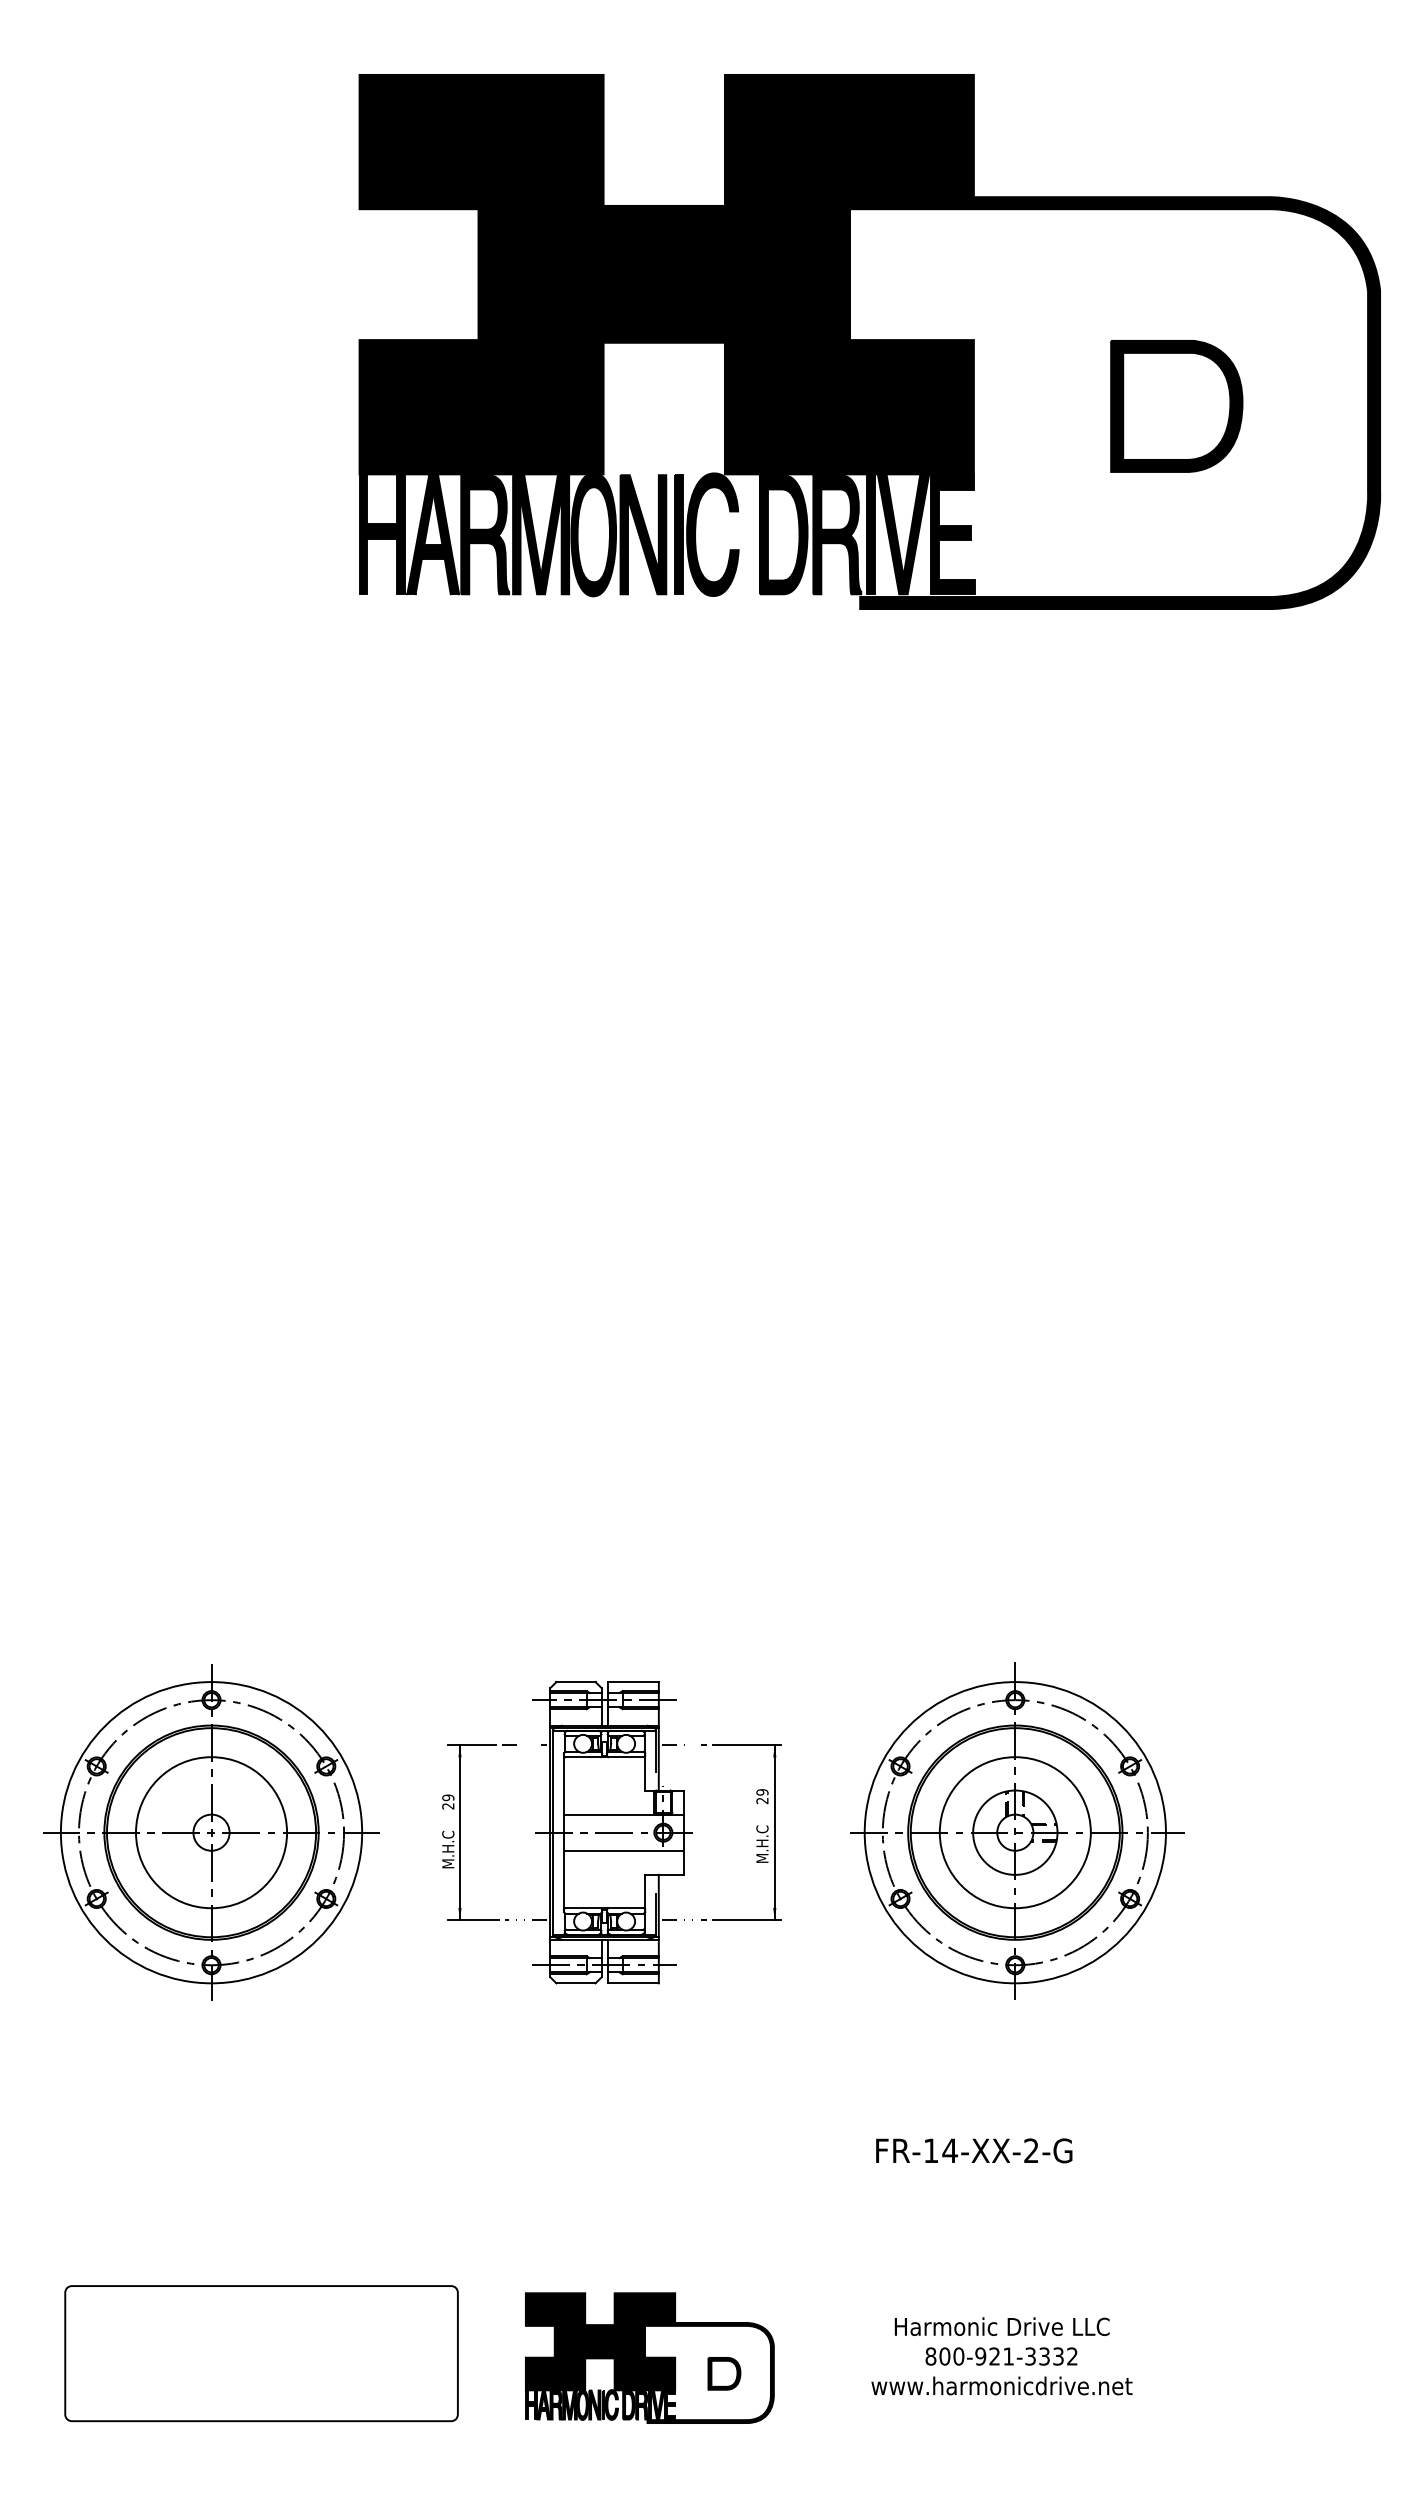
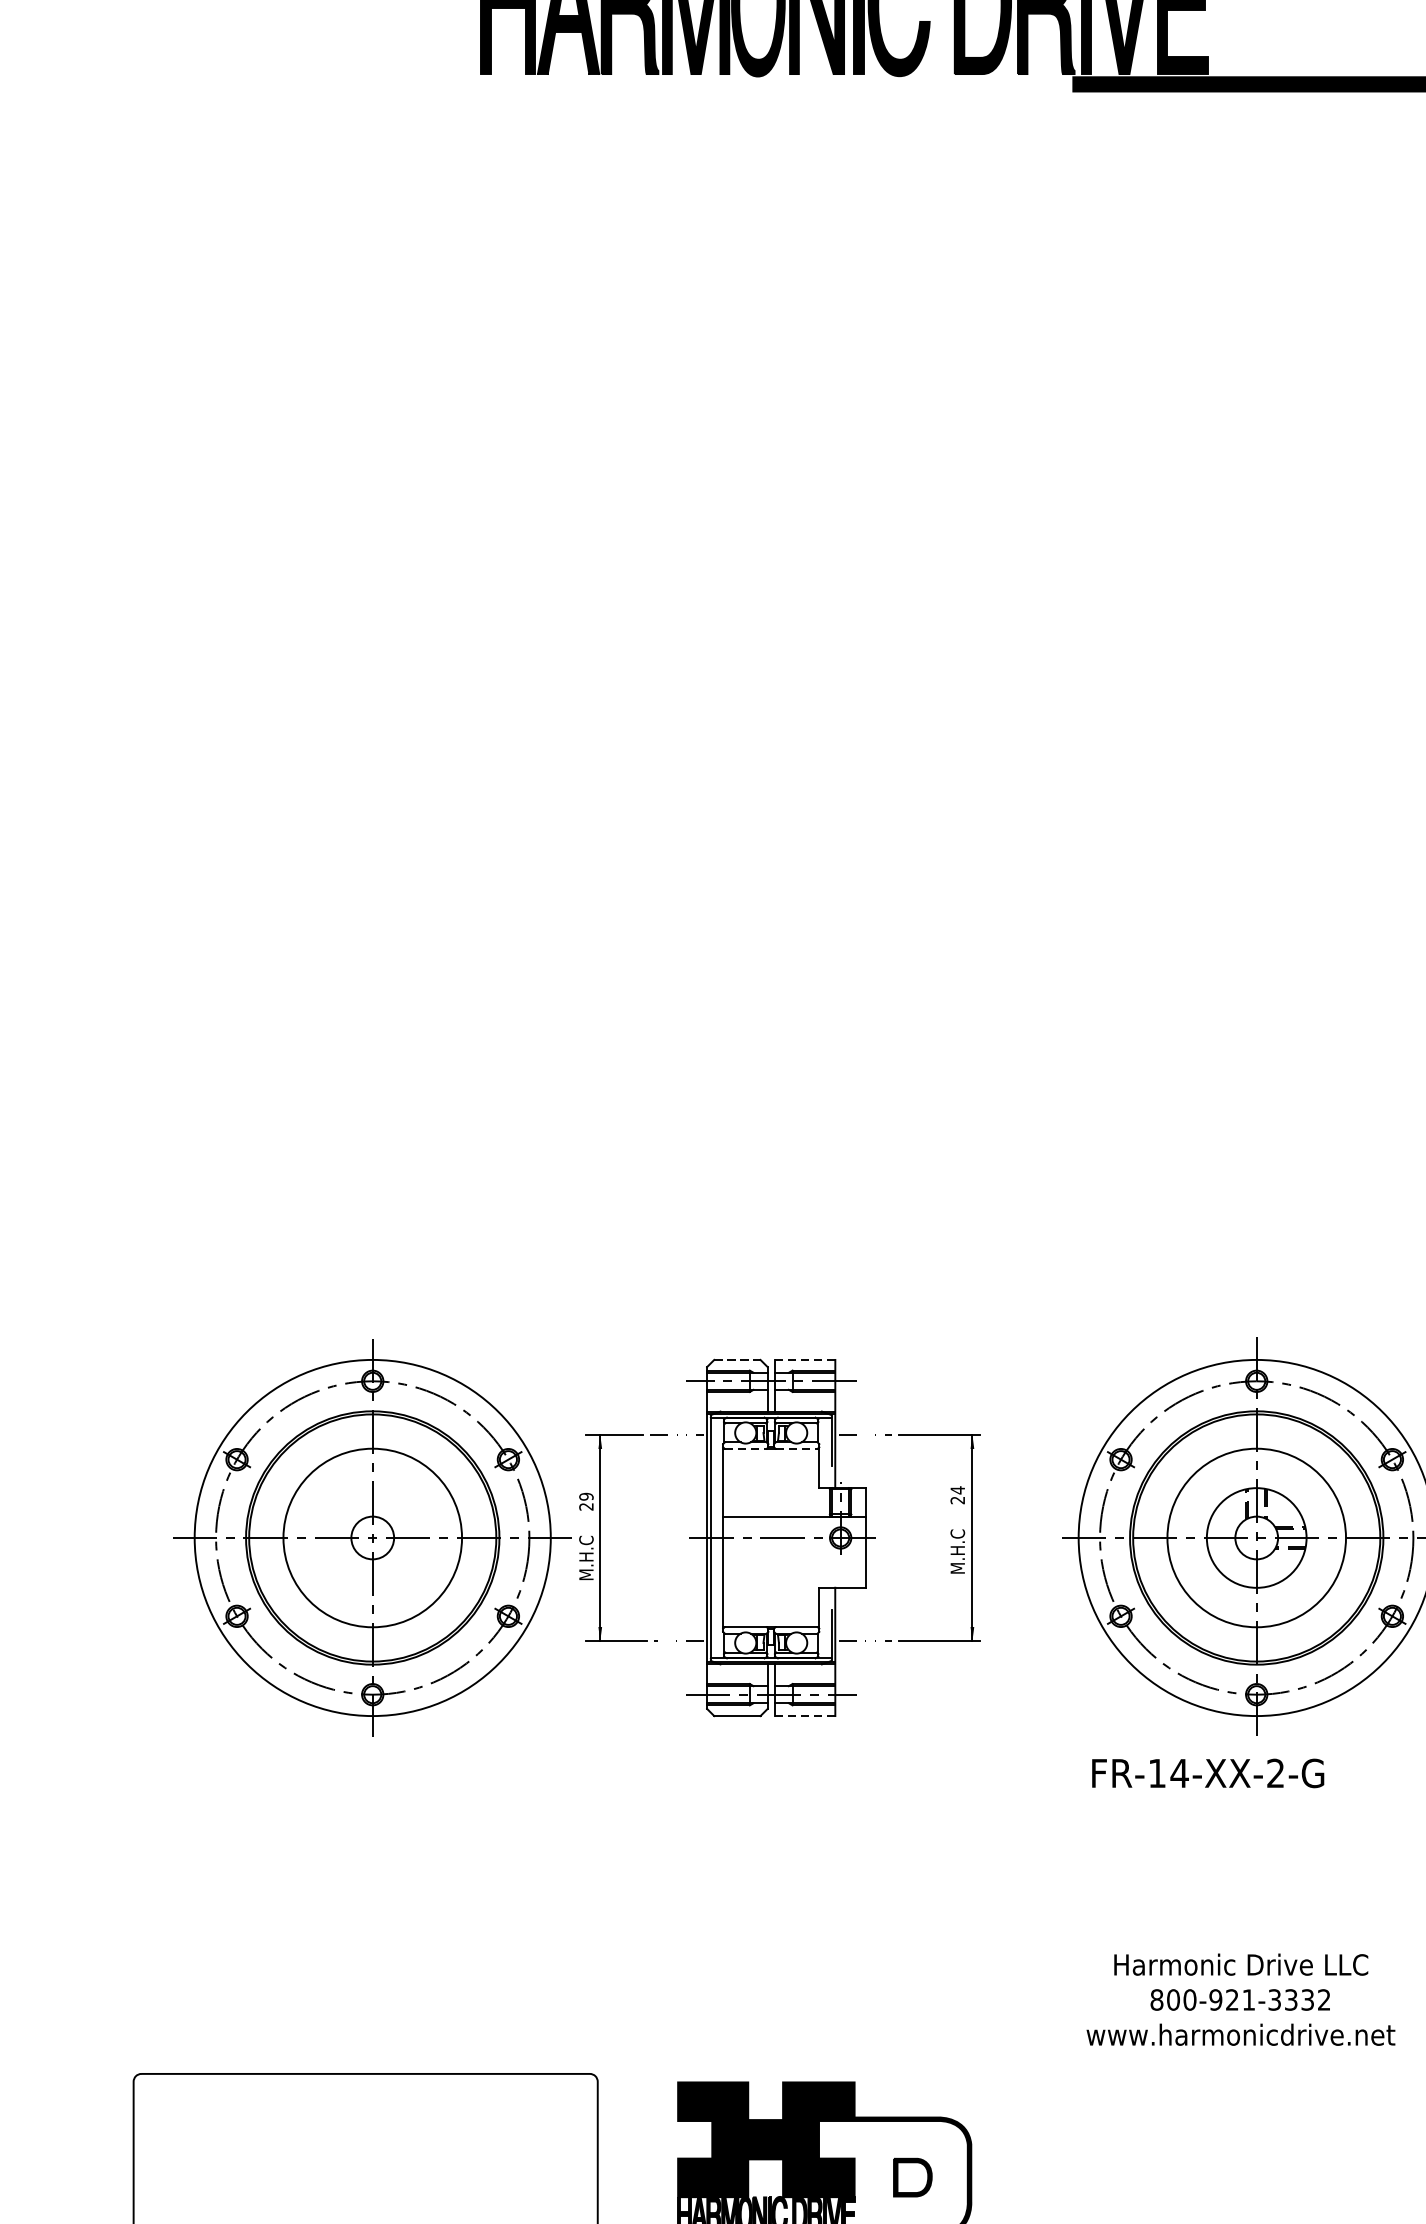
line: (576, 1682) -> (737, 1360), solid -> dashed
line: (633, 1682) -> (805, 1360), solid -> dashed
line: (583, 1757) -> (746, 1449), solid -> dashed
line: (626, 1757) -> (797, 1449), solid -> dashed
text: (762, 1792) -> (957, 1490), 29 -> 24
part: (211, 1832) -> (372, 1537), moved
line: (623, 1850) -> (793, 1559), removed
line: (633, 1983) -> (805, 1716), solid -> dashed
text: (974, 2150) -> (1208, 1772), moved
text: (1001, 2356) -> (1240, 1999), moved

